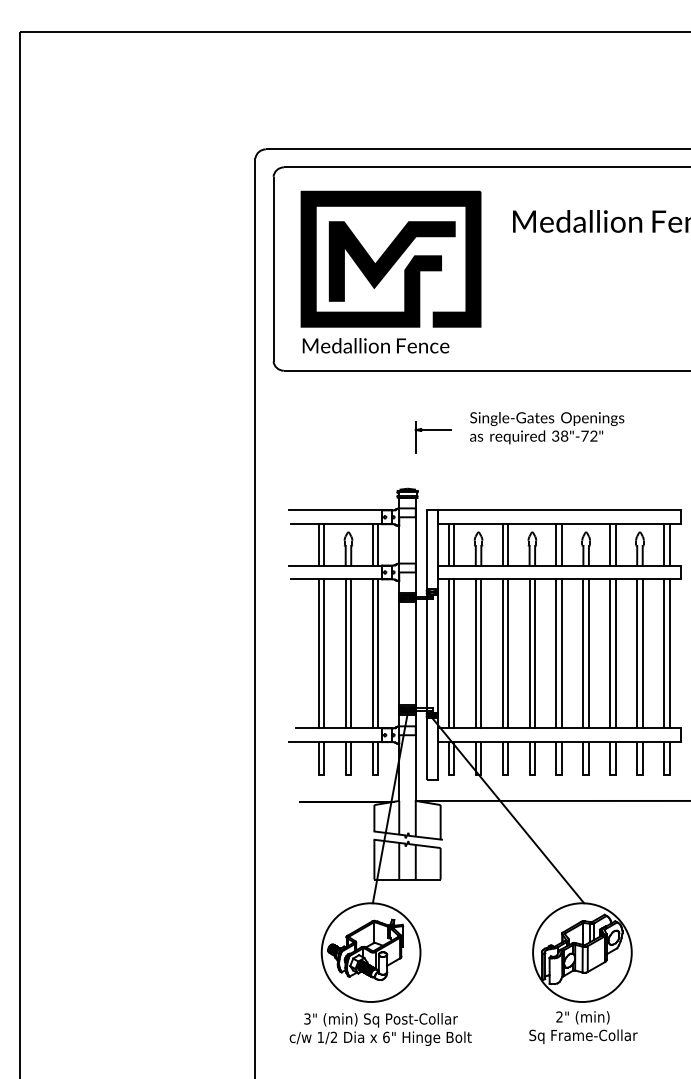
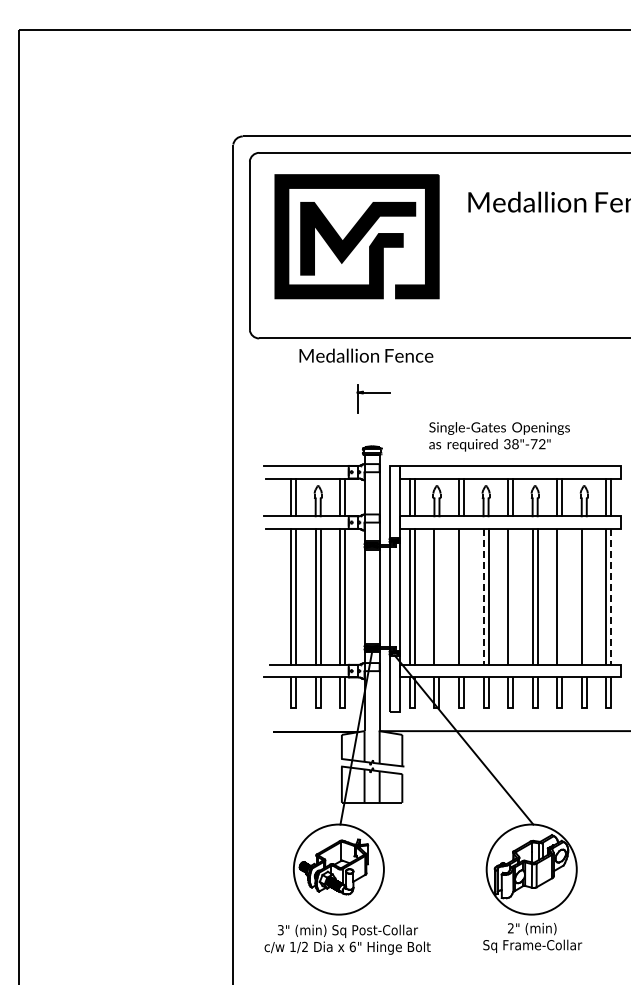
text: (376, 345) -> (366, 355), moved
text: (547, 427) -> (499, 436), moved
part: (433, 436) -> (373, 398), moved
line: (481, 653) -> (439, 596), removed
line: (508, 653) -> (464, 596), removed
line: (529, 653) -> (483, 596), solid -> dashed
line: (562, 653) -> (513, 596), removed
line: (616, 653) -> (562, 596), removed
line: (642, 653) -> (586, 596), removed
line: (669, 653) -> (611, 596), solid -> dashed

